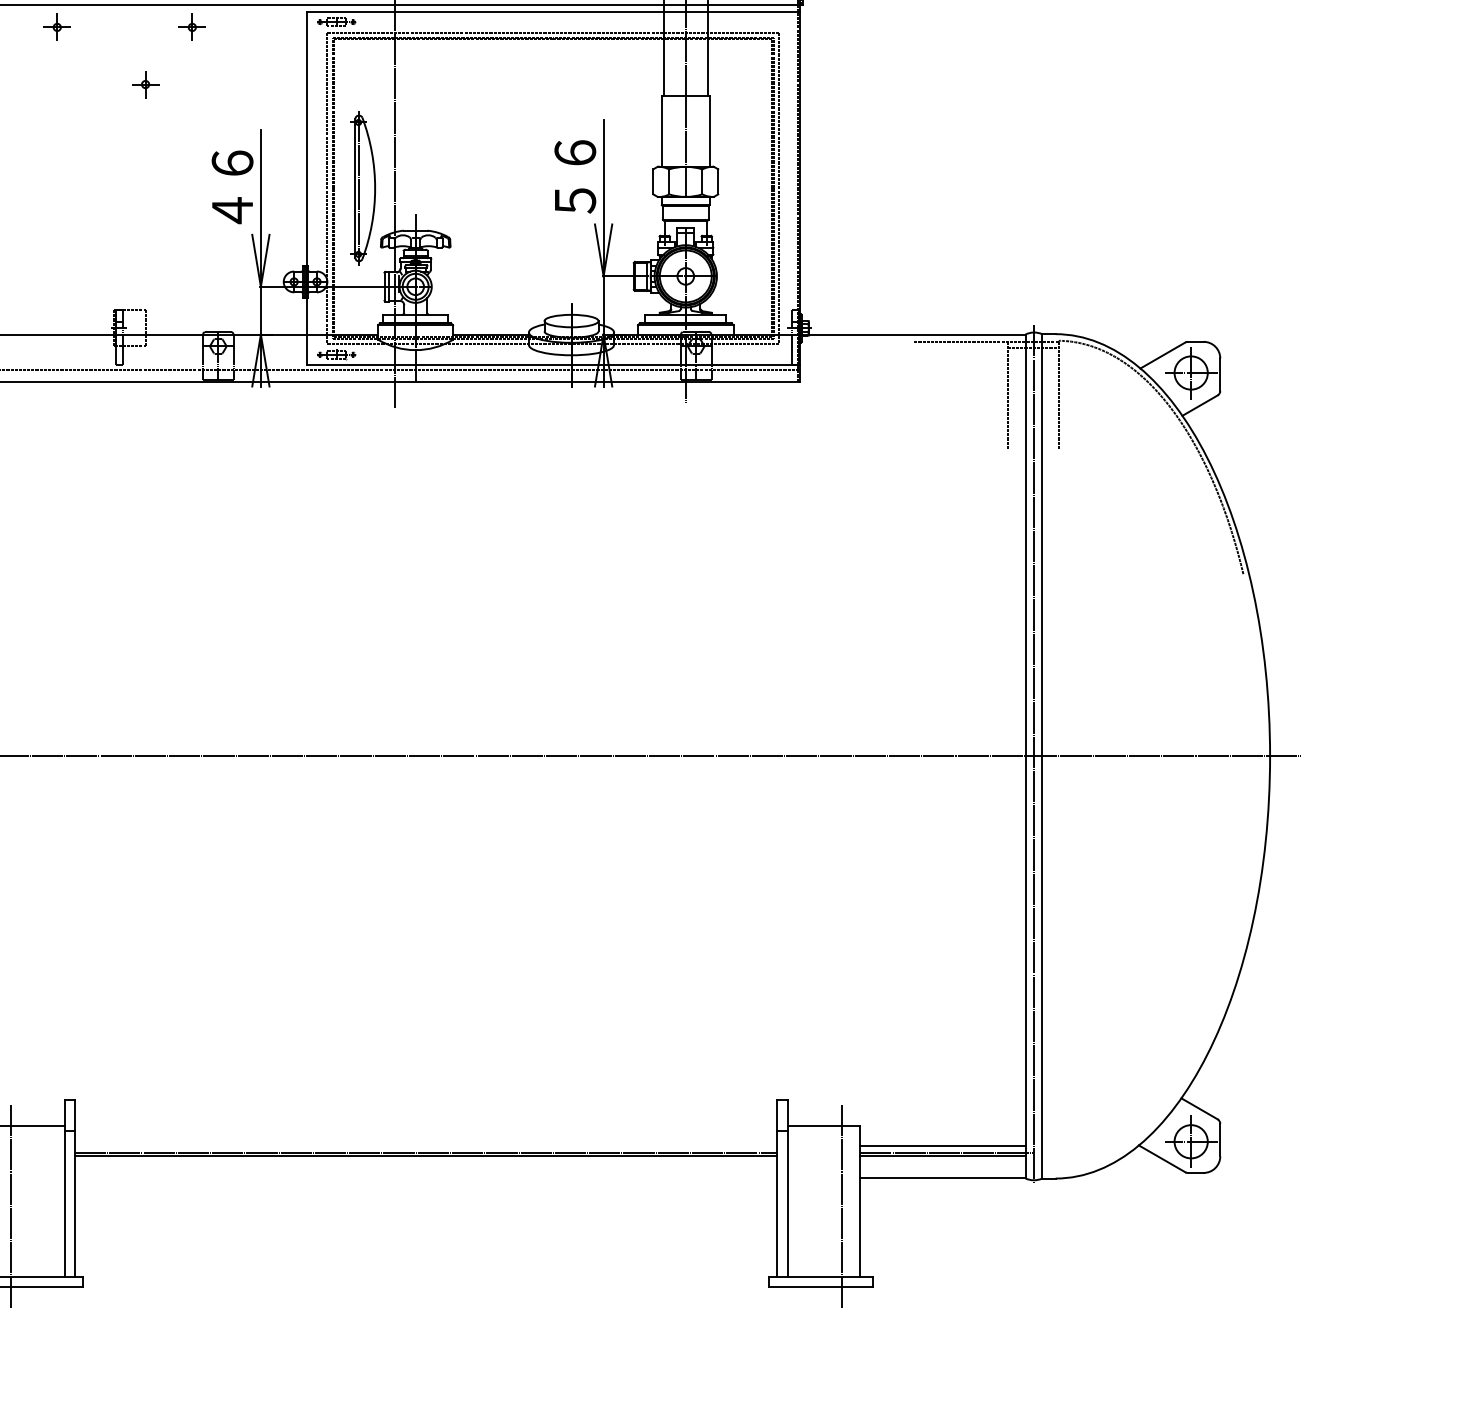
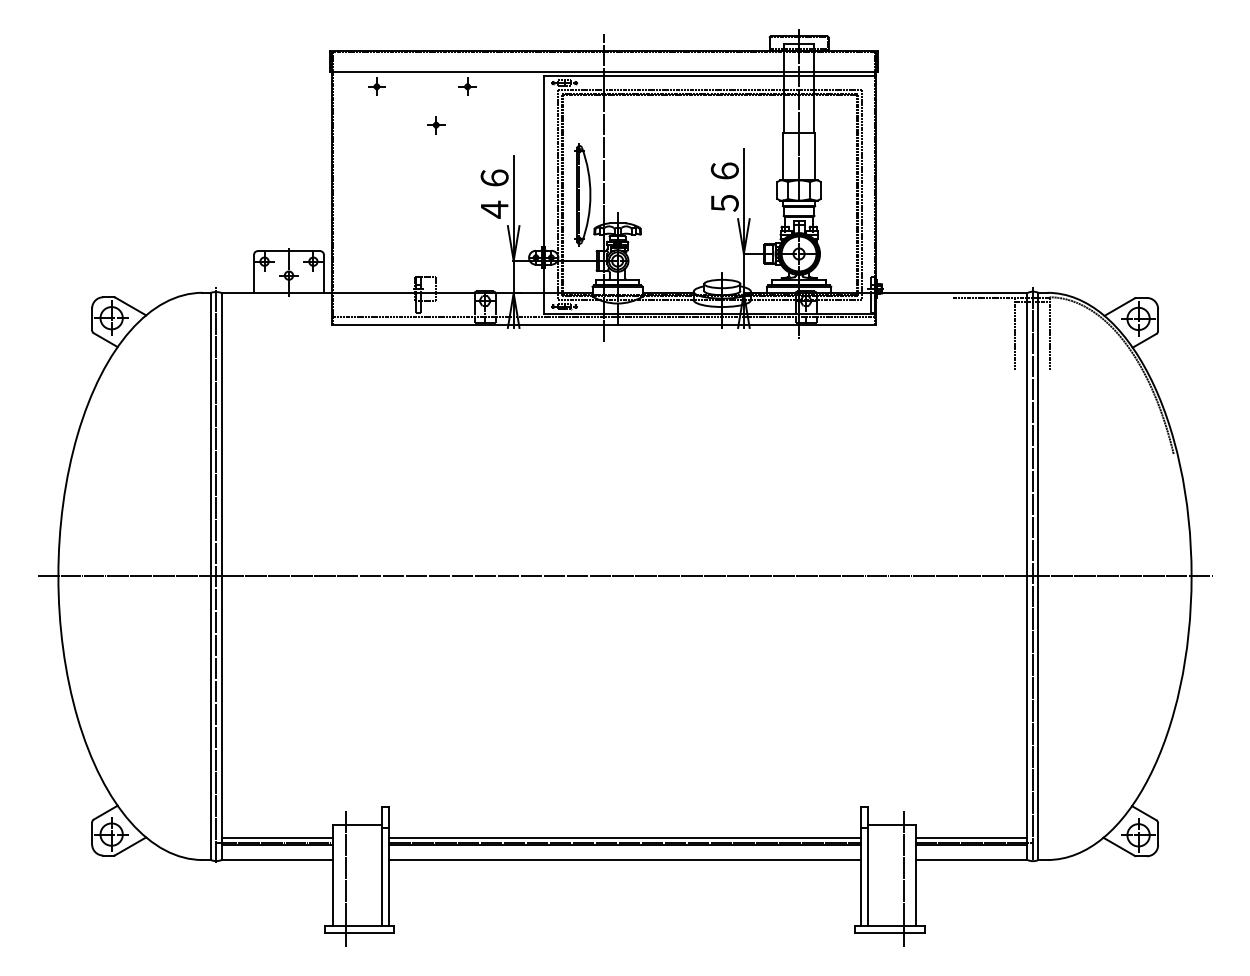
line: (425, 1146) -> (624, 838), added
line: (425, 1177) -> (624, 859), added

